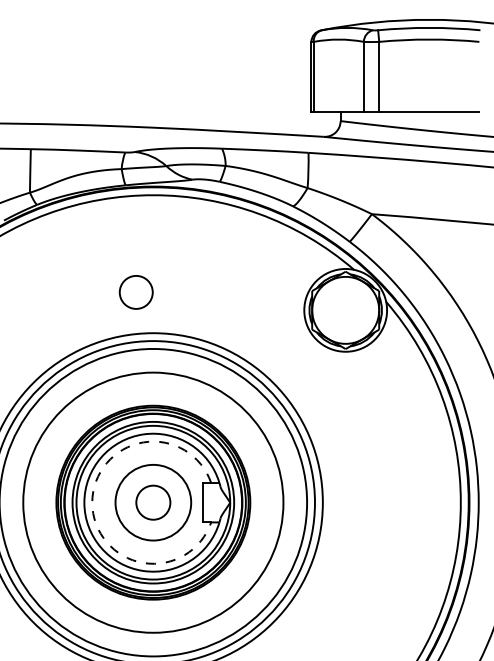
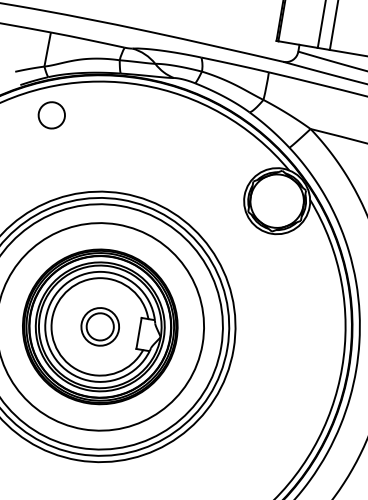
circle: (135, 292) -> (51, 115), moved
arc: (92, 502) -> (52, 318), dashed -> solid
circle: (153, 502) -> (100, 326), size x0.62

